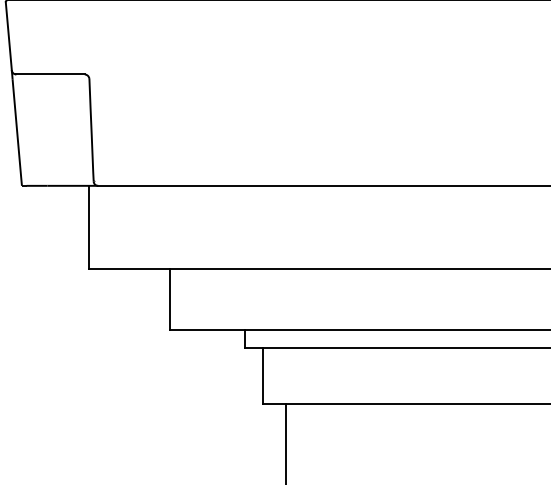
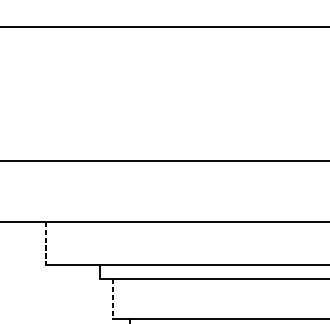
line: (170, 300) -> (45, 244), solid -> dashed
line: (263, 376) -> (113, 299), solid -> dashed

